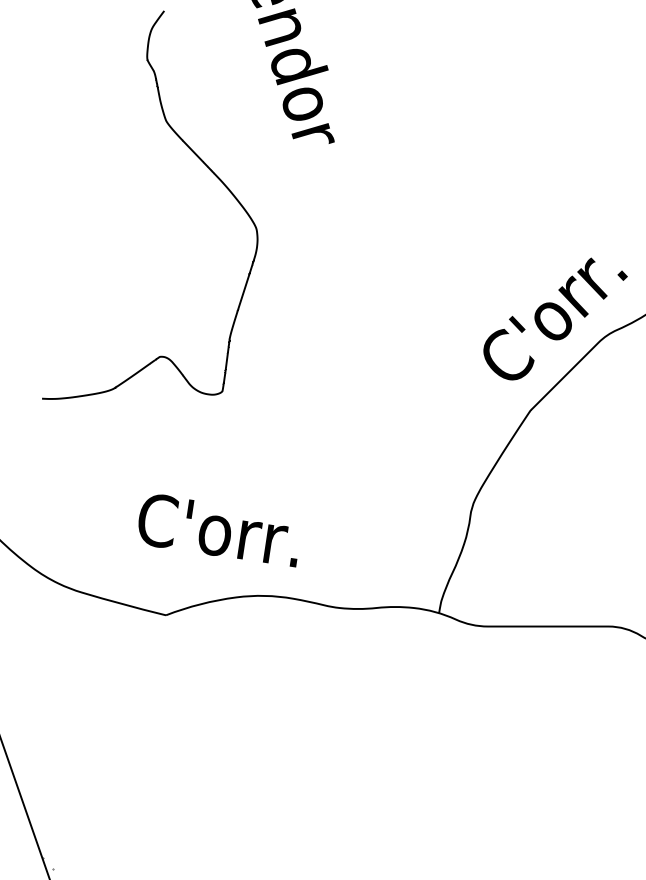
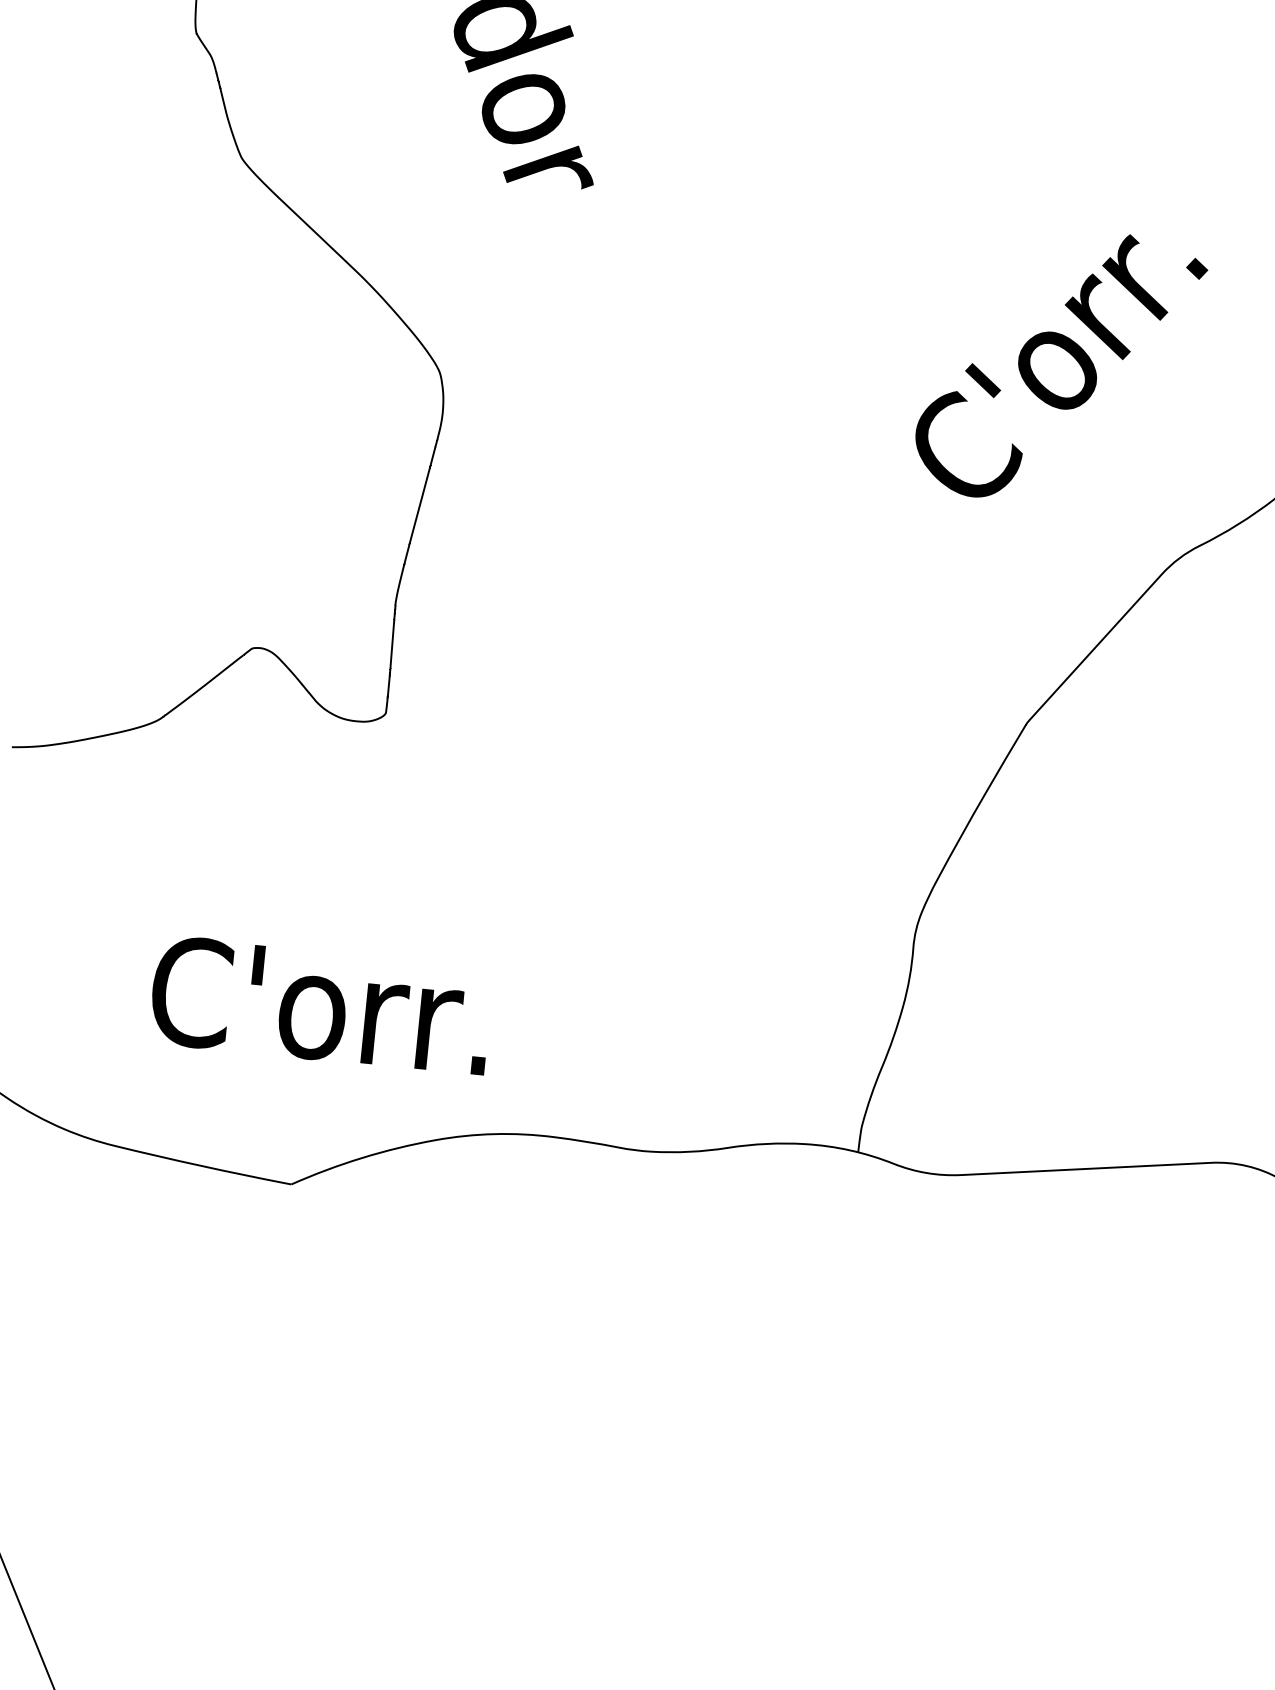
text: (555, 318) -> (1061, 364), moved
text: (217, 530) -> (316, 1006), moved

